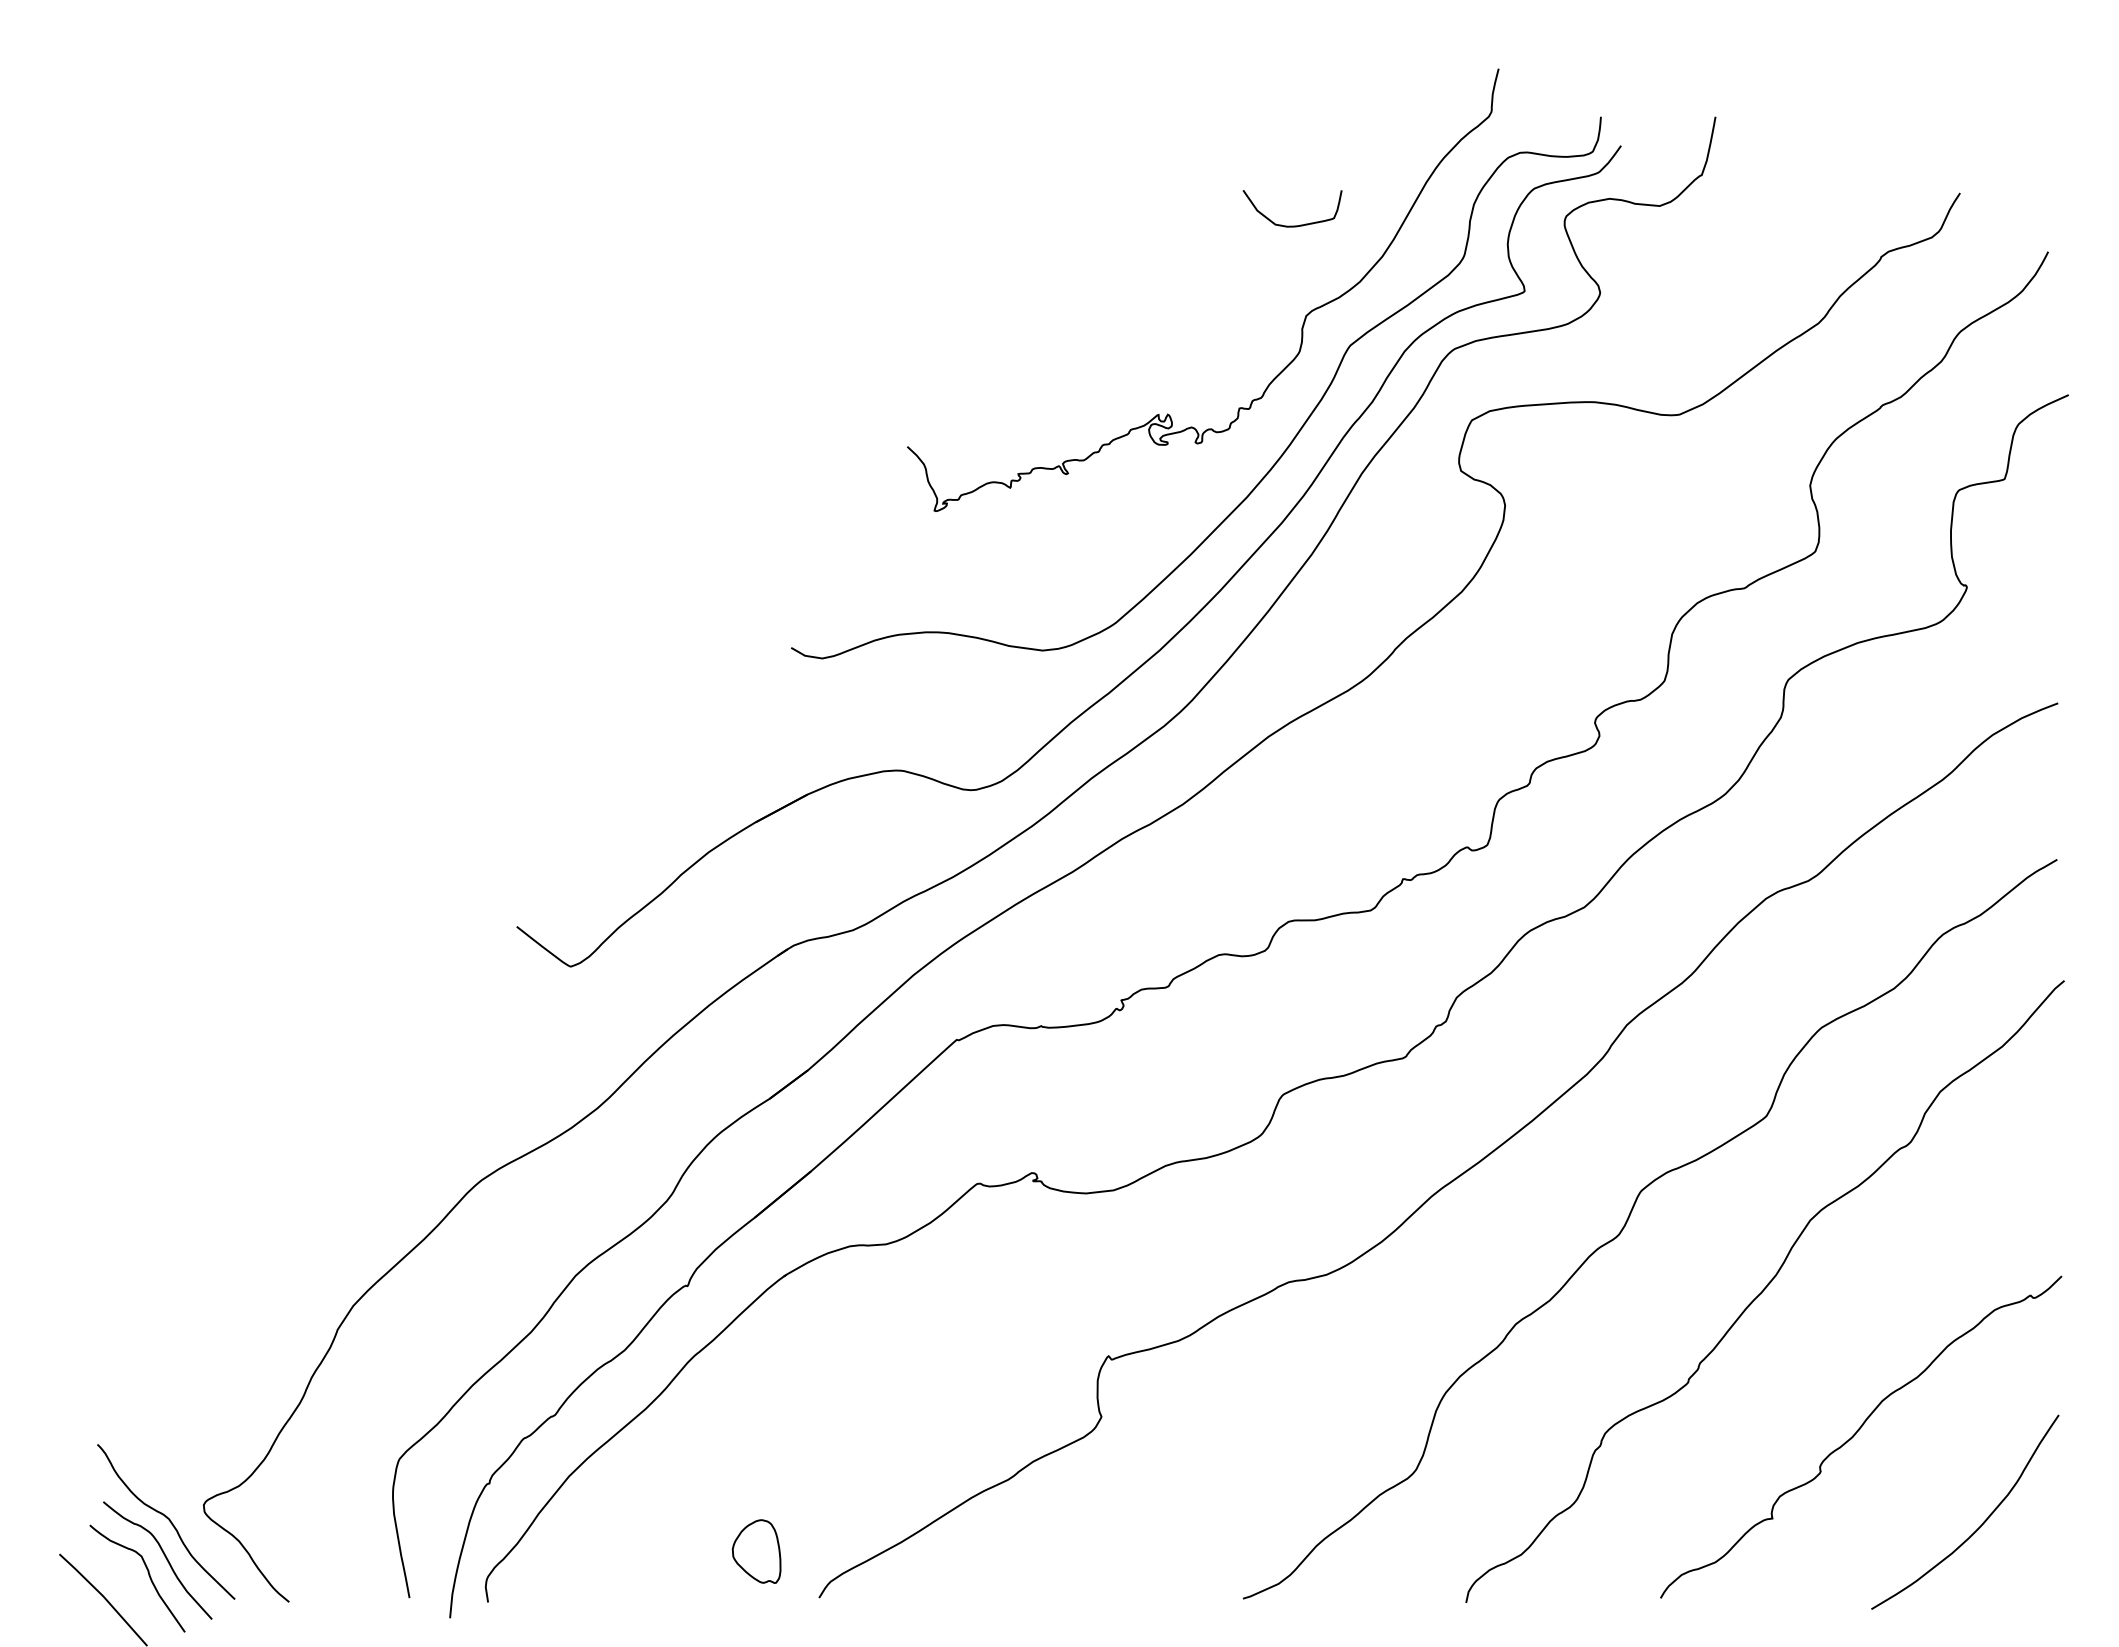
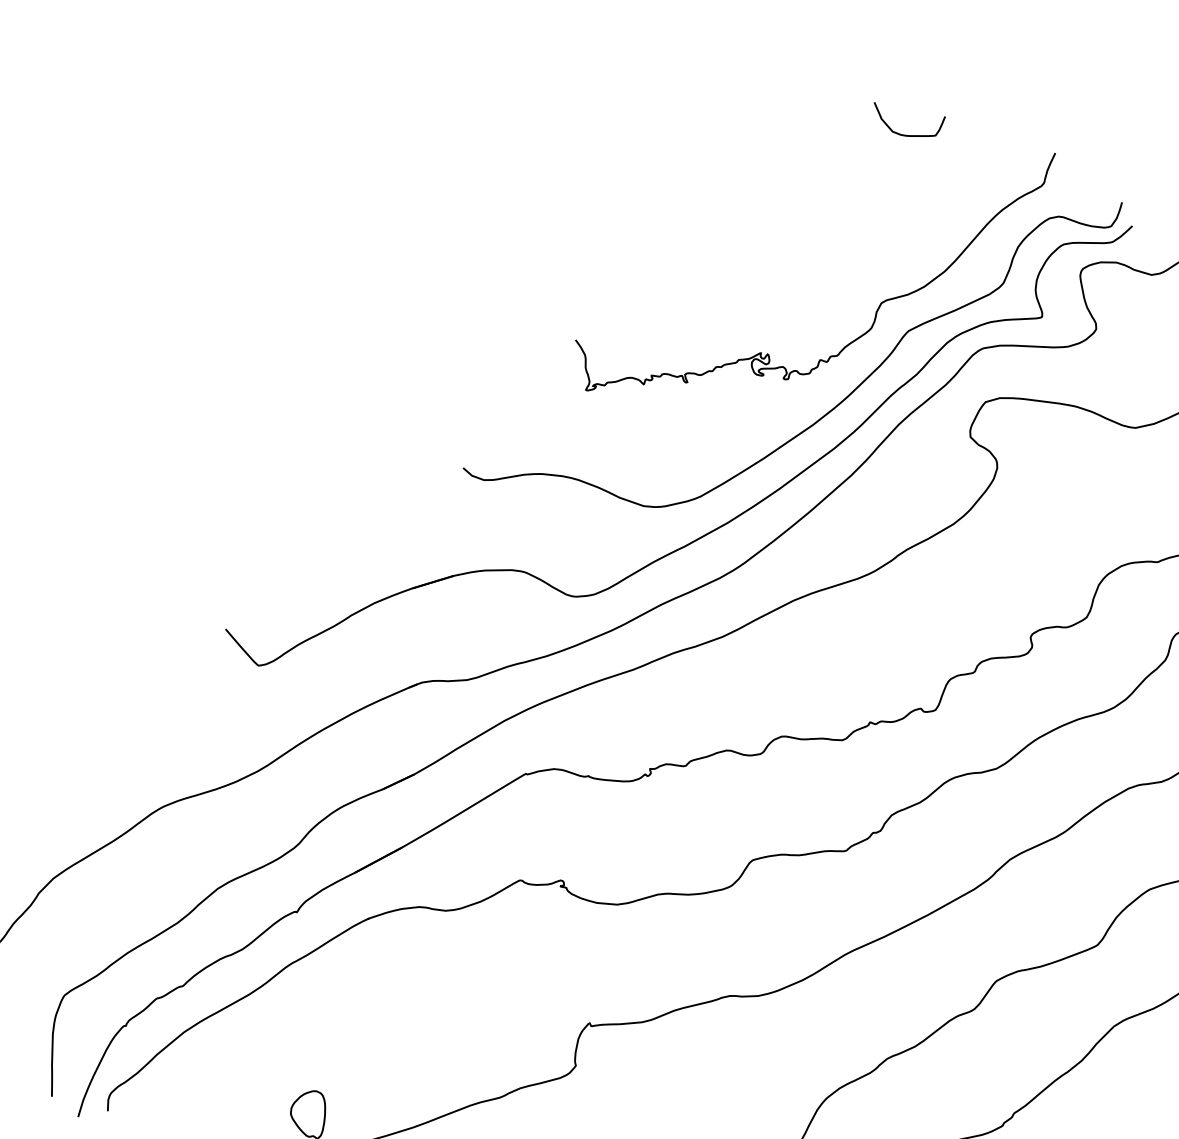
curve: (1292, 225) -> (904, 134), moved

